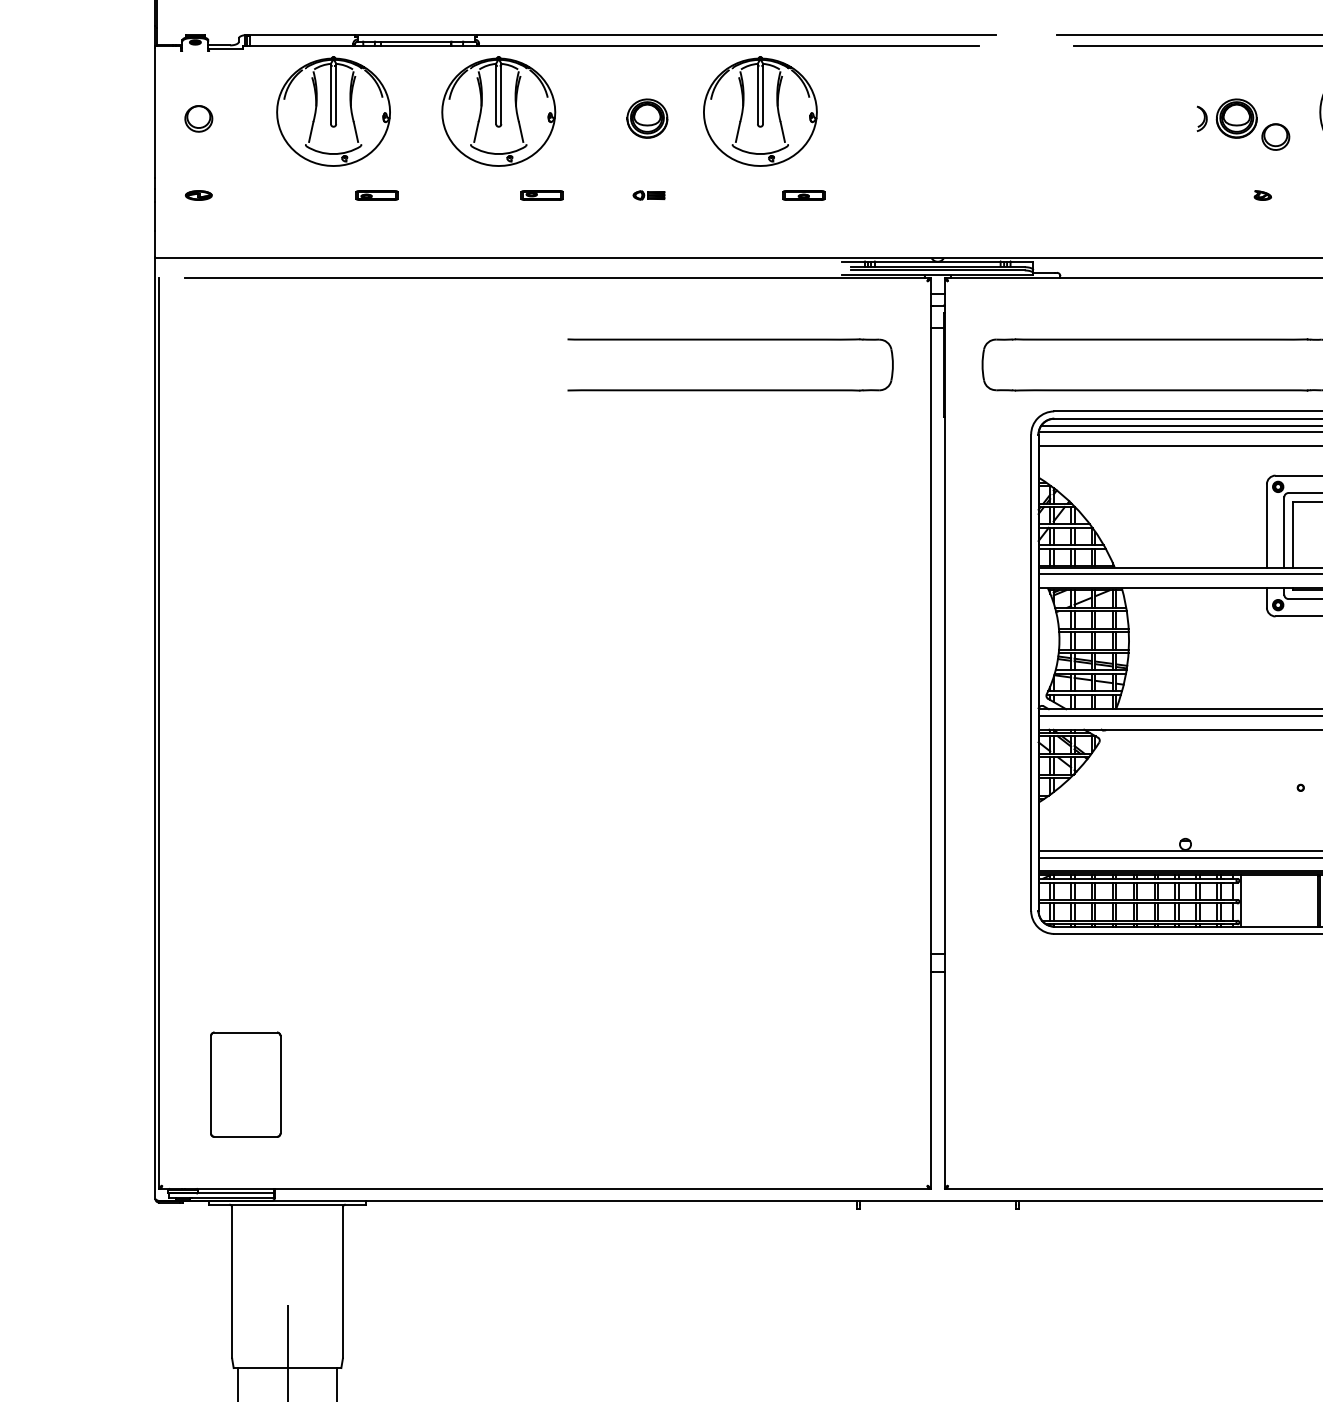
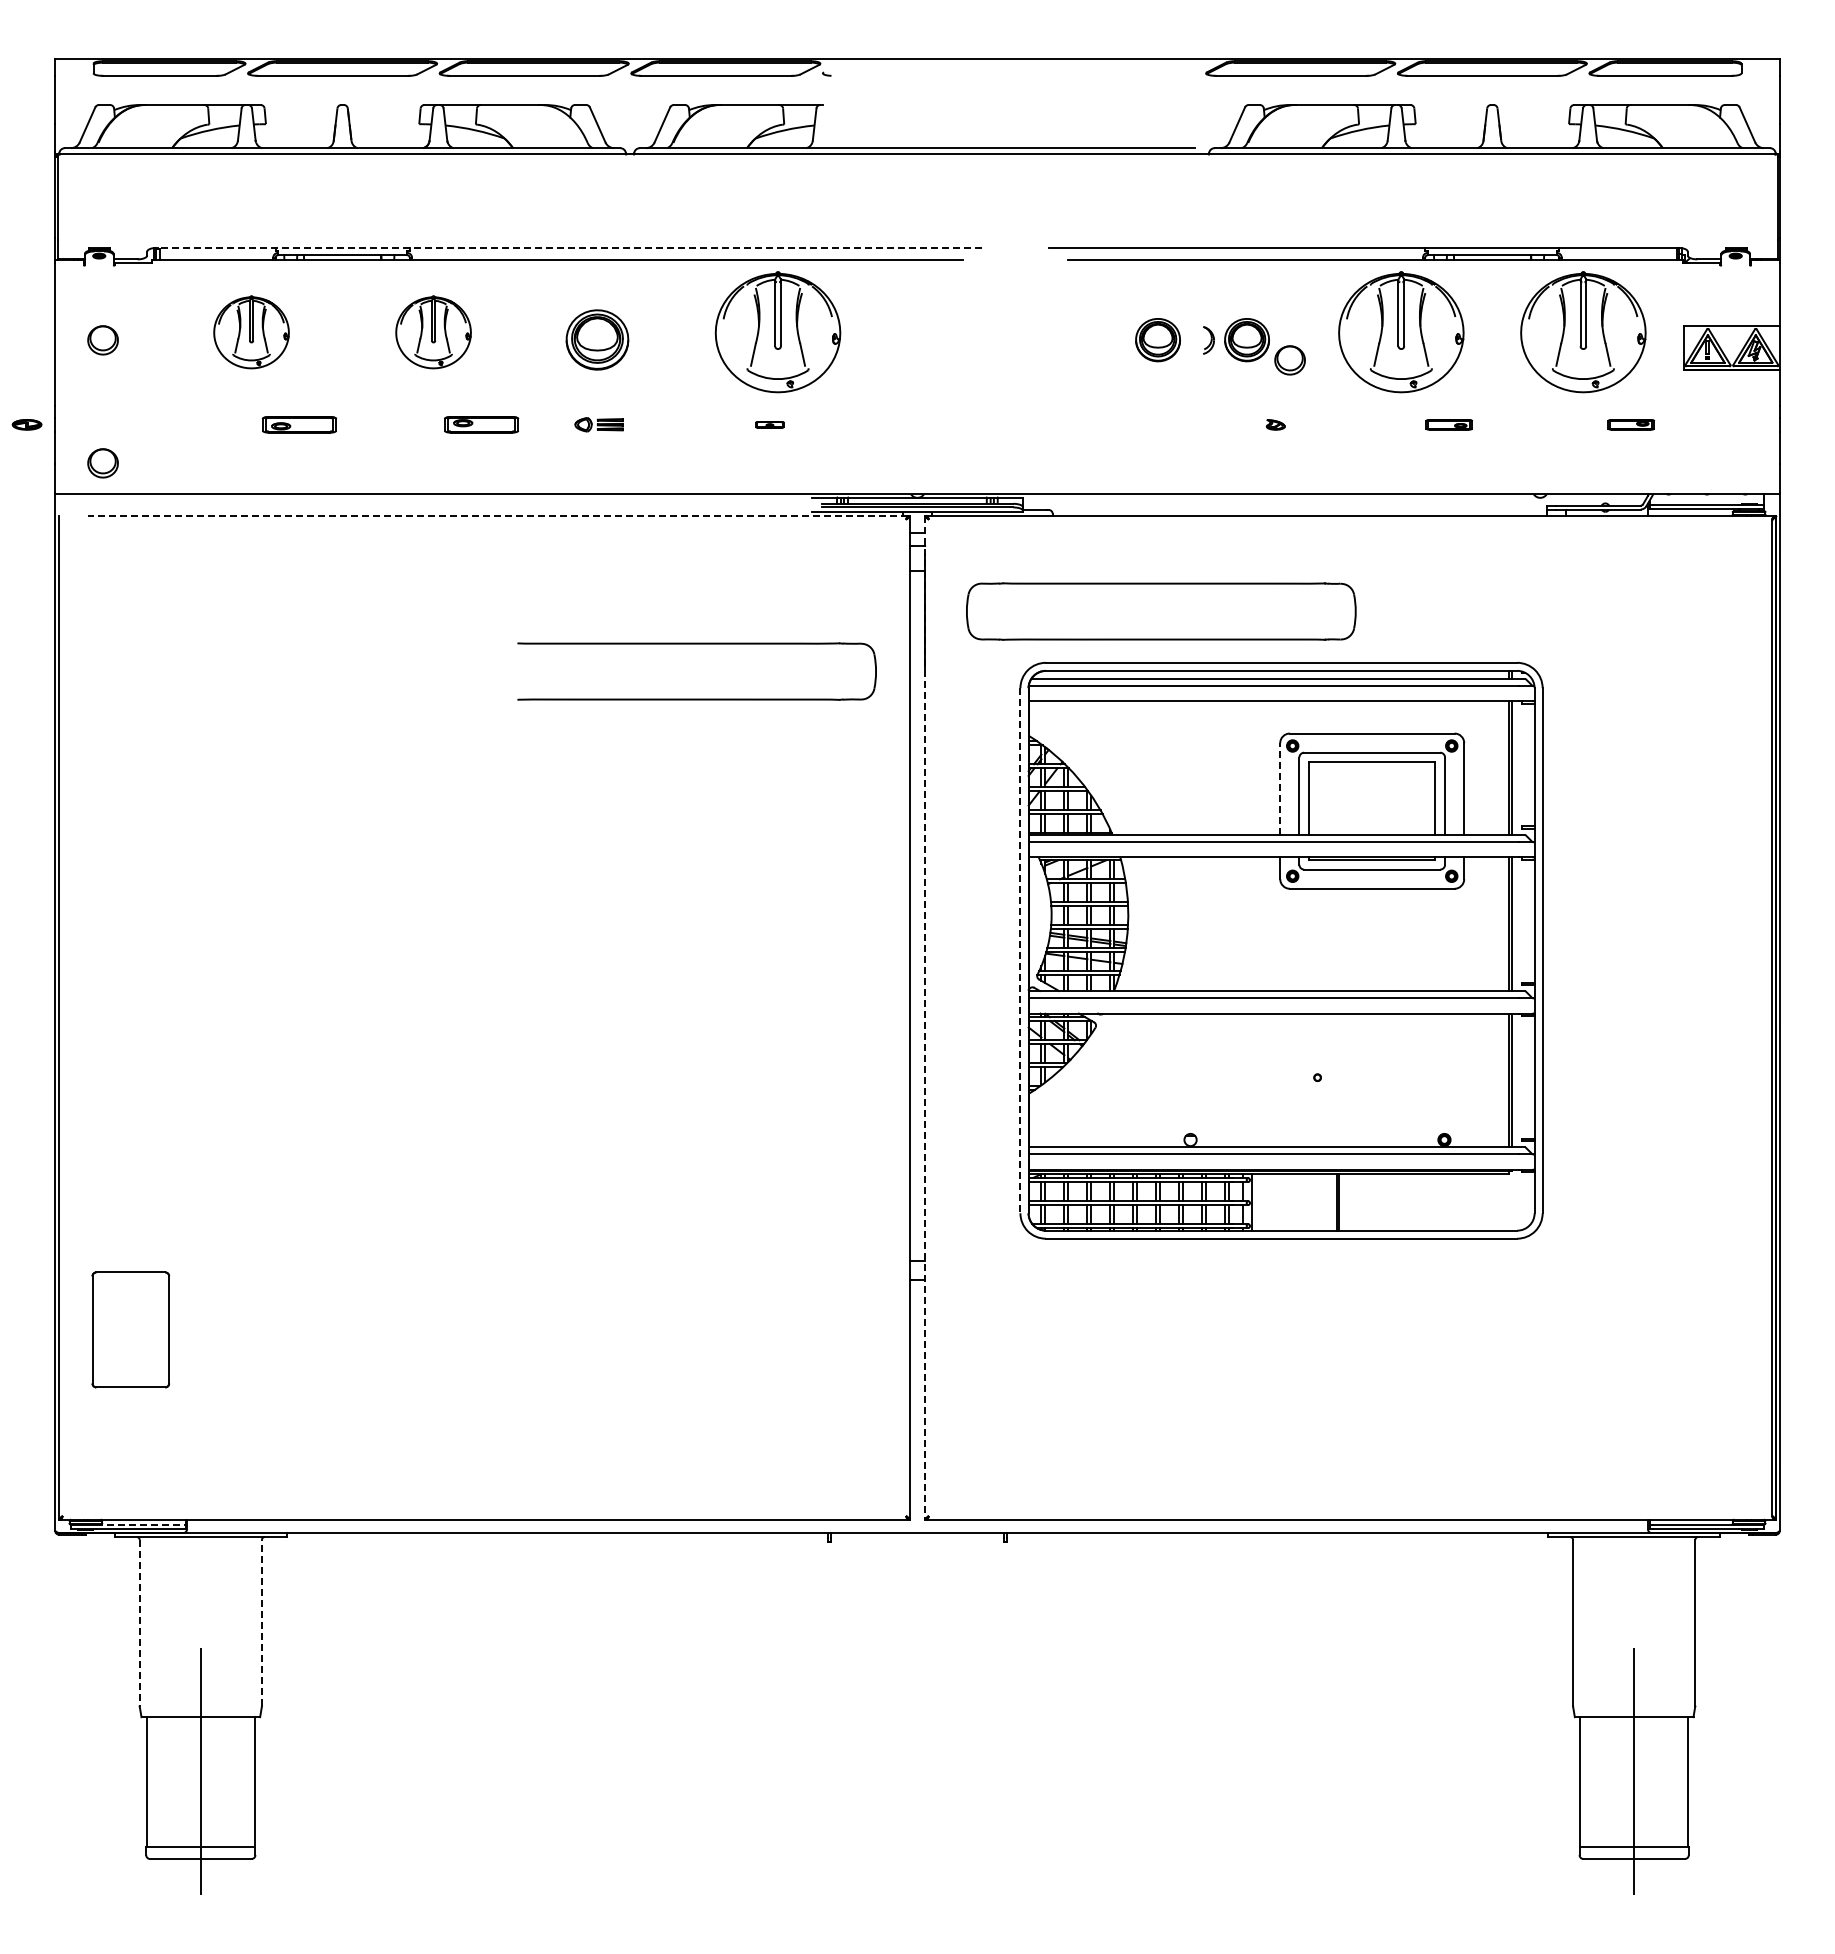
line: (621, 34) -> (568, 247), solid -> dashed
part: (333, 111) -> (251, 332), size x0.6
part: (498, 111) -> (433, 332), size x0.6
part: (759, 111) -> (777, 332), moved
part: (647, 119) -> (597, 340), size x1.4
part: (1155, 119) -> (1157, 340), added
part: (198, 195) -> (26, 424), moved
part: (377, 195) -> (299, 424), size x1.6
part: (542, 195) -> (481, 424), size x1.6
part: (649, 195) -> (599, 424), size x1.4
part: (803, 195) -> (769, 424), size x0.6
part: (198, 230) -> (102, 463), added
line: (556, 277) -> (497, 515), solid -> dashed
part: (729, 340) -> (696, 644), moved
line: (1267, 525) -> (1280, 788), solid -> dashed
line: (1031, 672) -> (1020, 950), solid -> dashed
line: (945, 734) -> (925, 1018), solid -> dashed
part: (245, 1084) -> (130, 1329), moved
line: (232, 1193) -> (140, 1524), solid -> dashed
line: (231, 1282) -> (139, 1622), solid -> dashed
line: (342, 1282) -> (261, 1622), solid -> dashed

